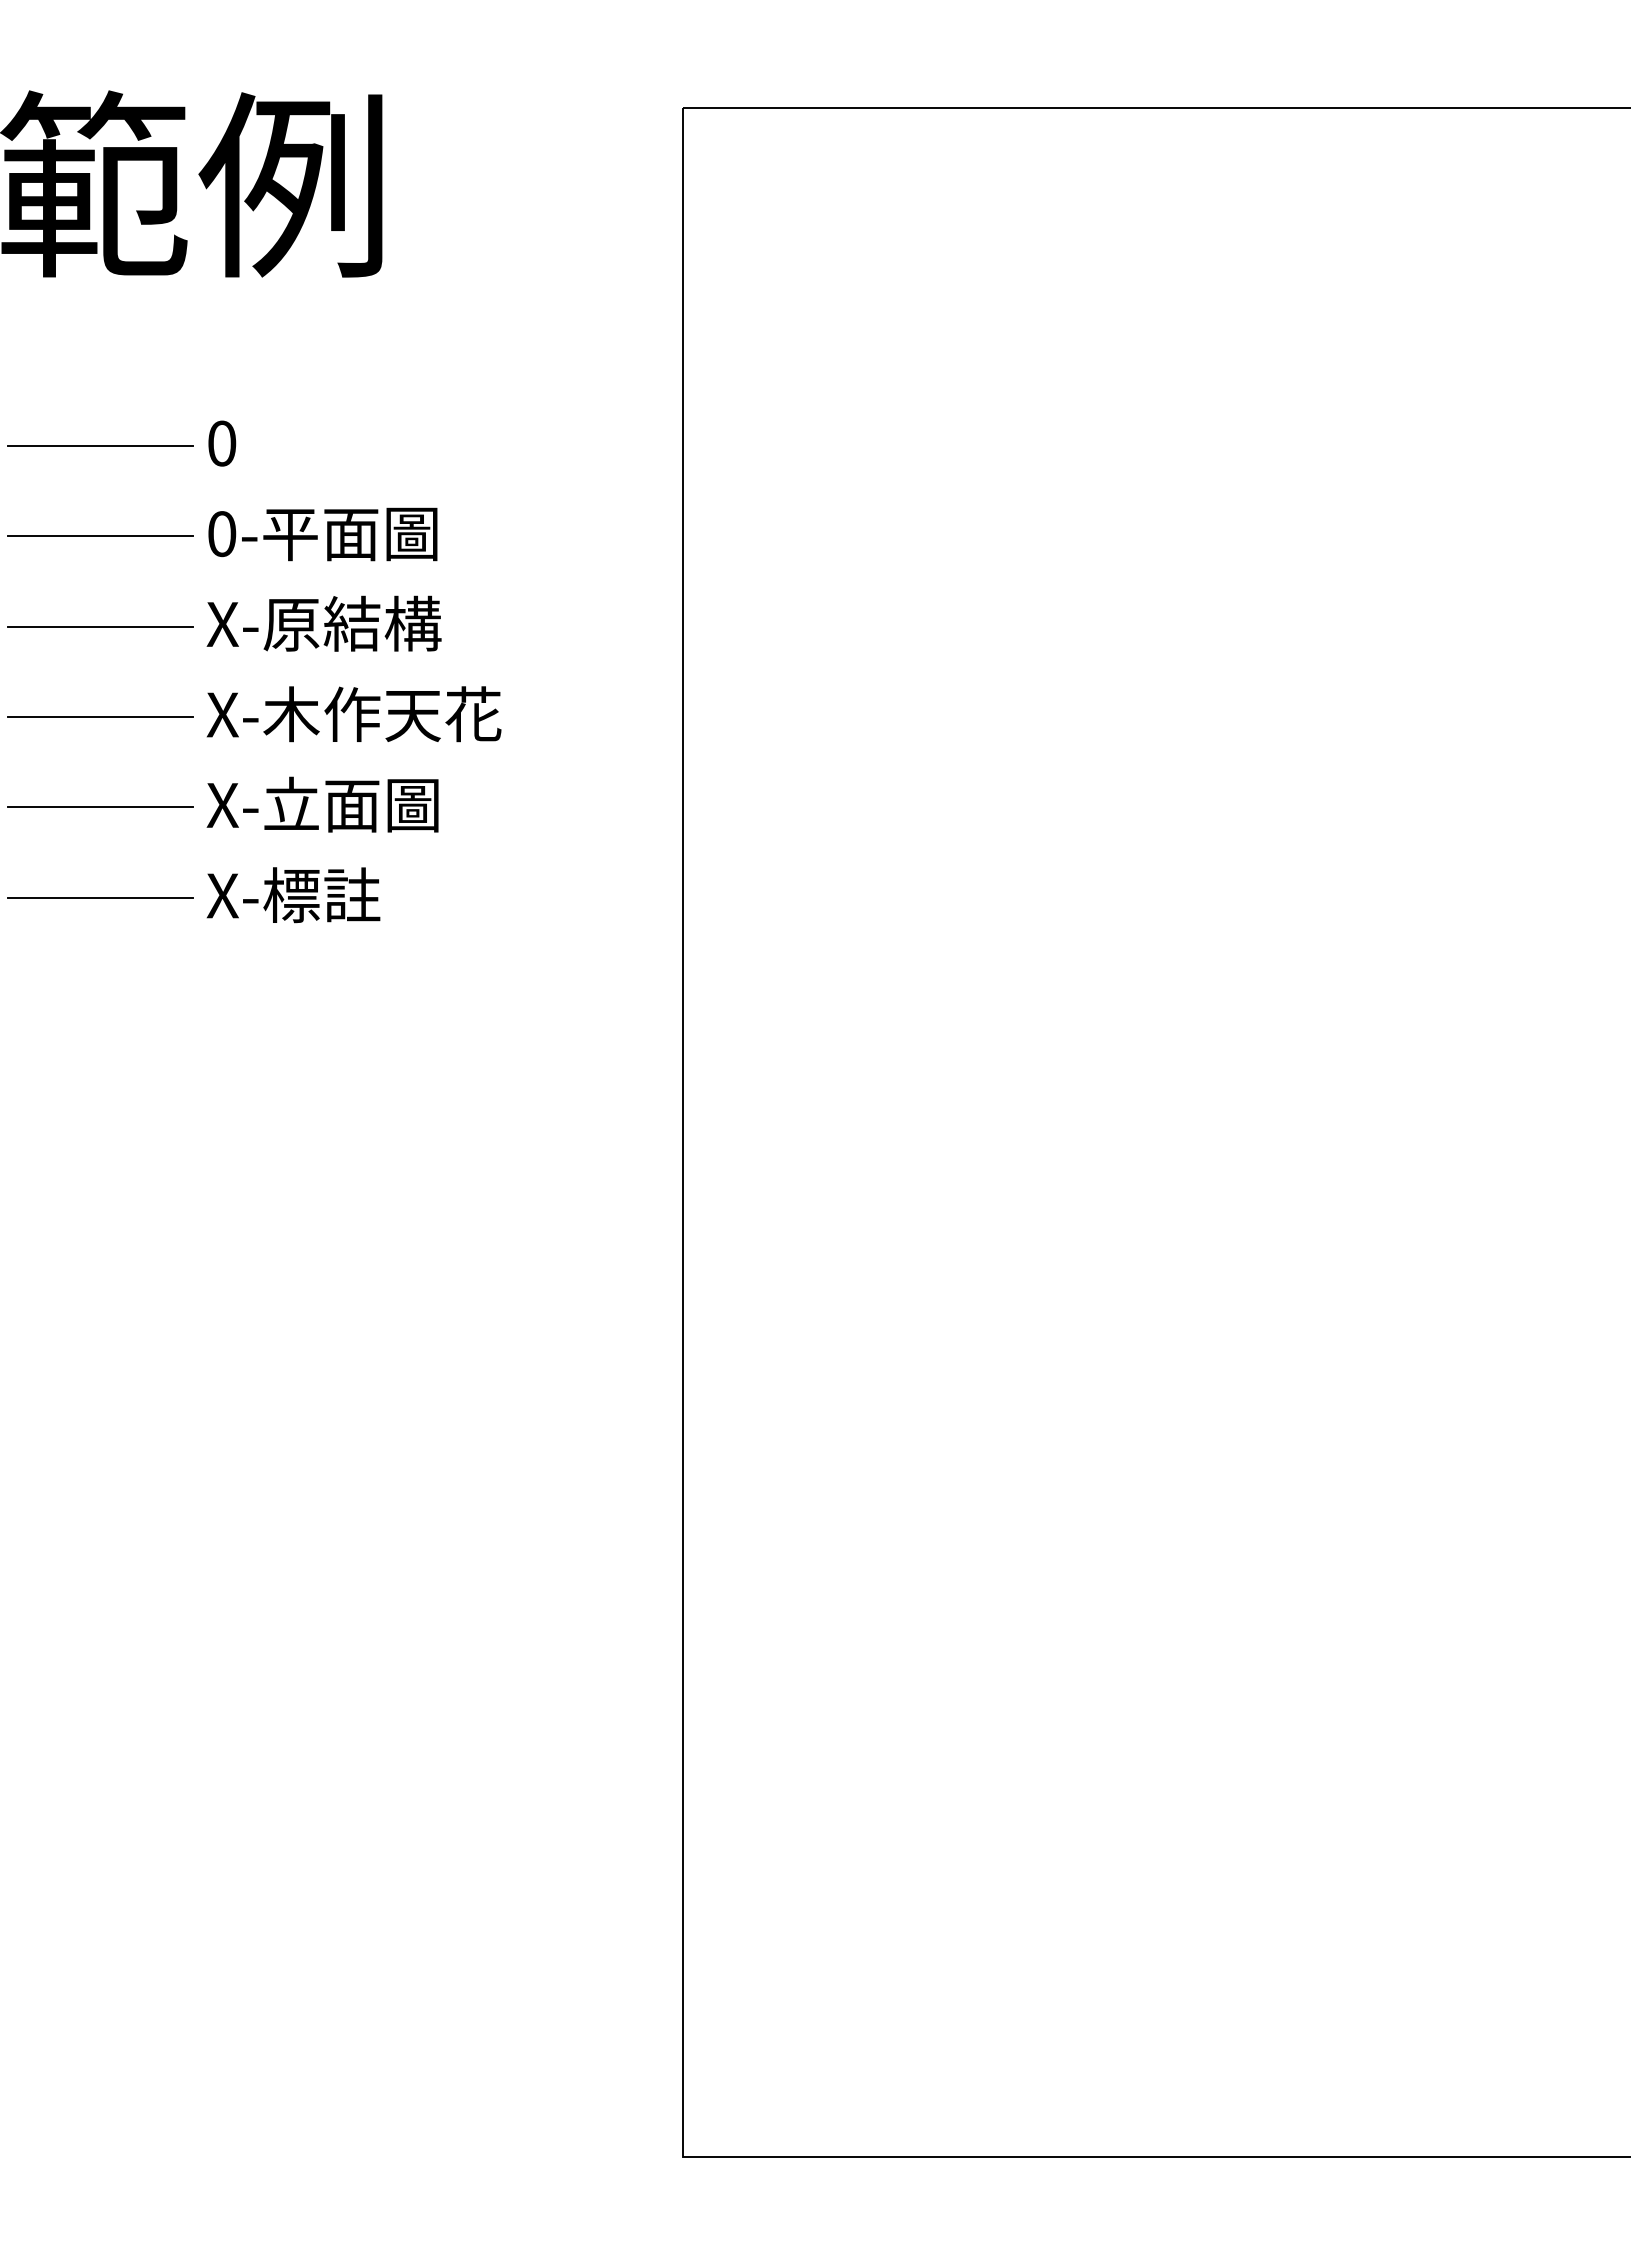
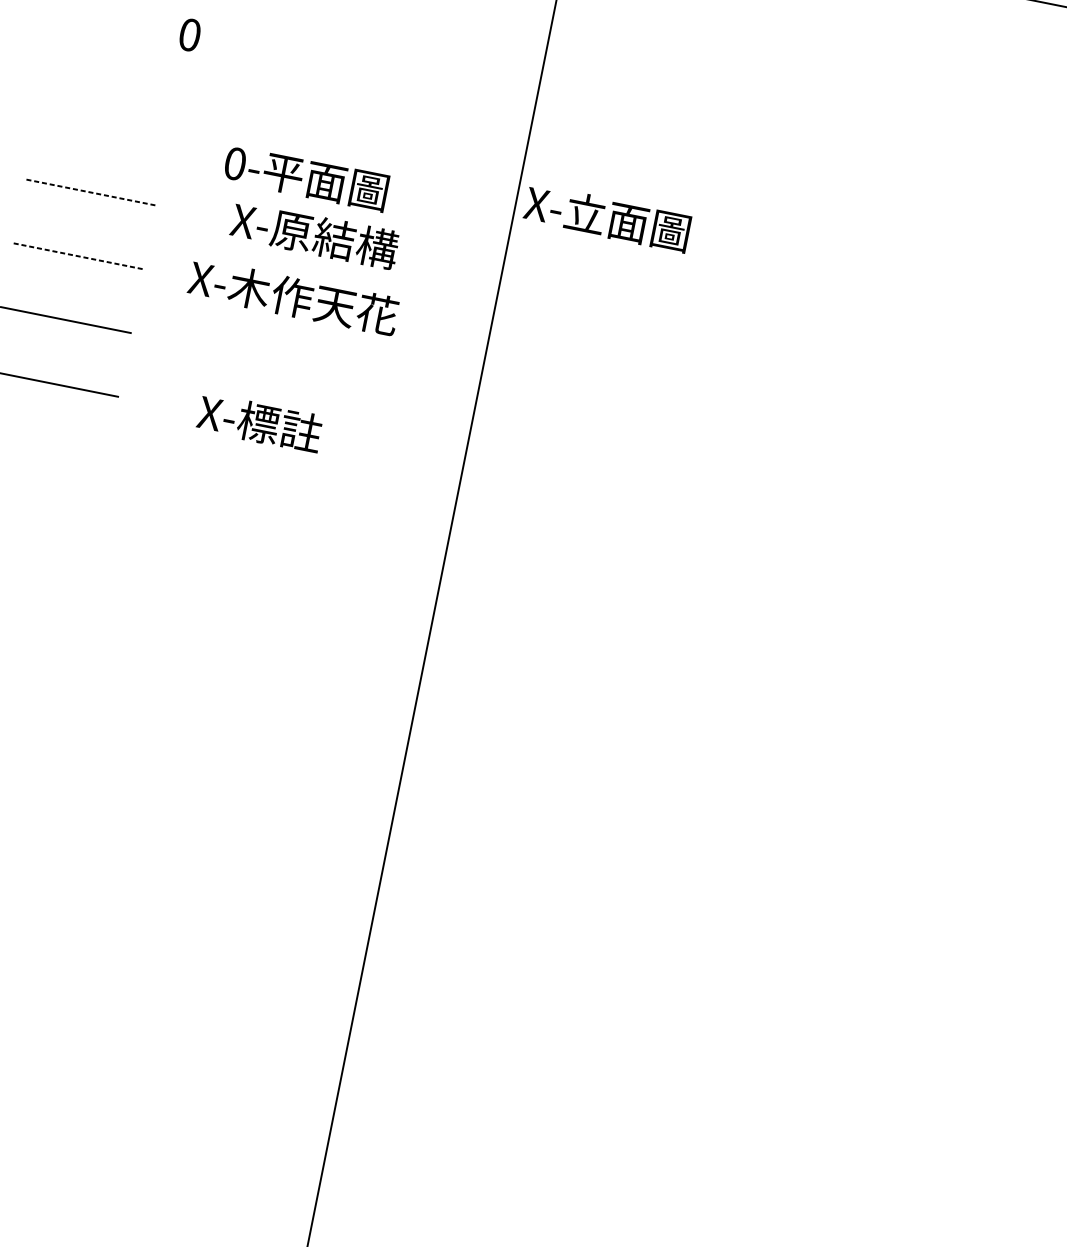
text: (222, 443) -> (190, 35), moved
line: (100, 445) -> (116, 65), removed
text: (322, 534) -> (305, 178), moved
line: (100, 536) -> (104, 129), removed
text: (323, 623) -> (314, 234), moved
line: (100, 626) -> (91, 192), solid -> dashed
text: (353, 714) -> (293, 297), moved
line: (100, 716) -> (78, 256), solid -> dashed
text: (322, 804) -> (607, 218), moved
text: (293, 895) -> (259, 423), moved

